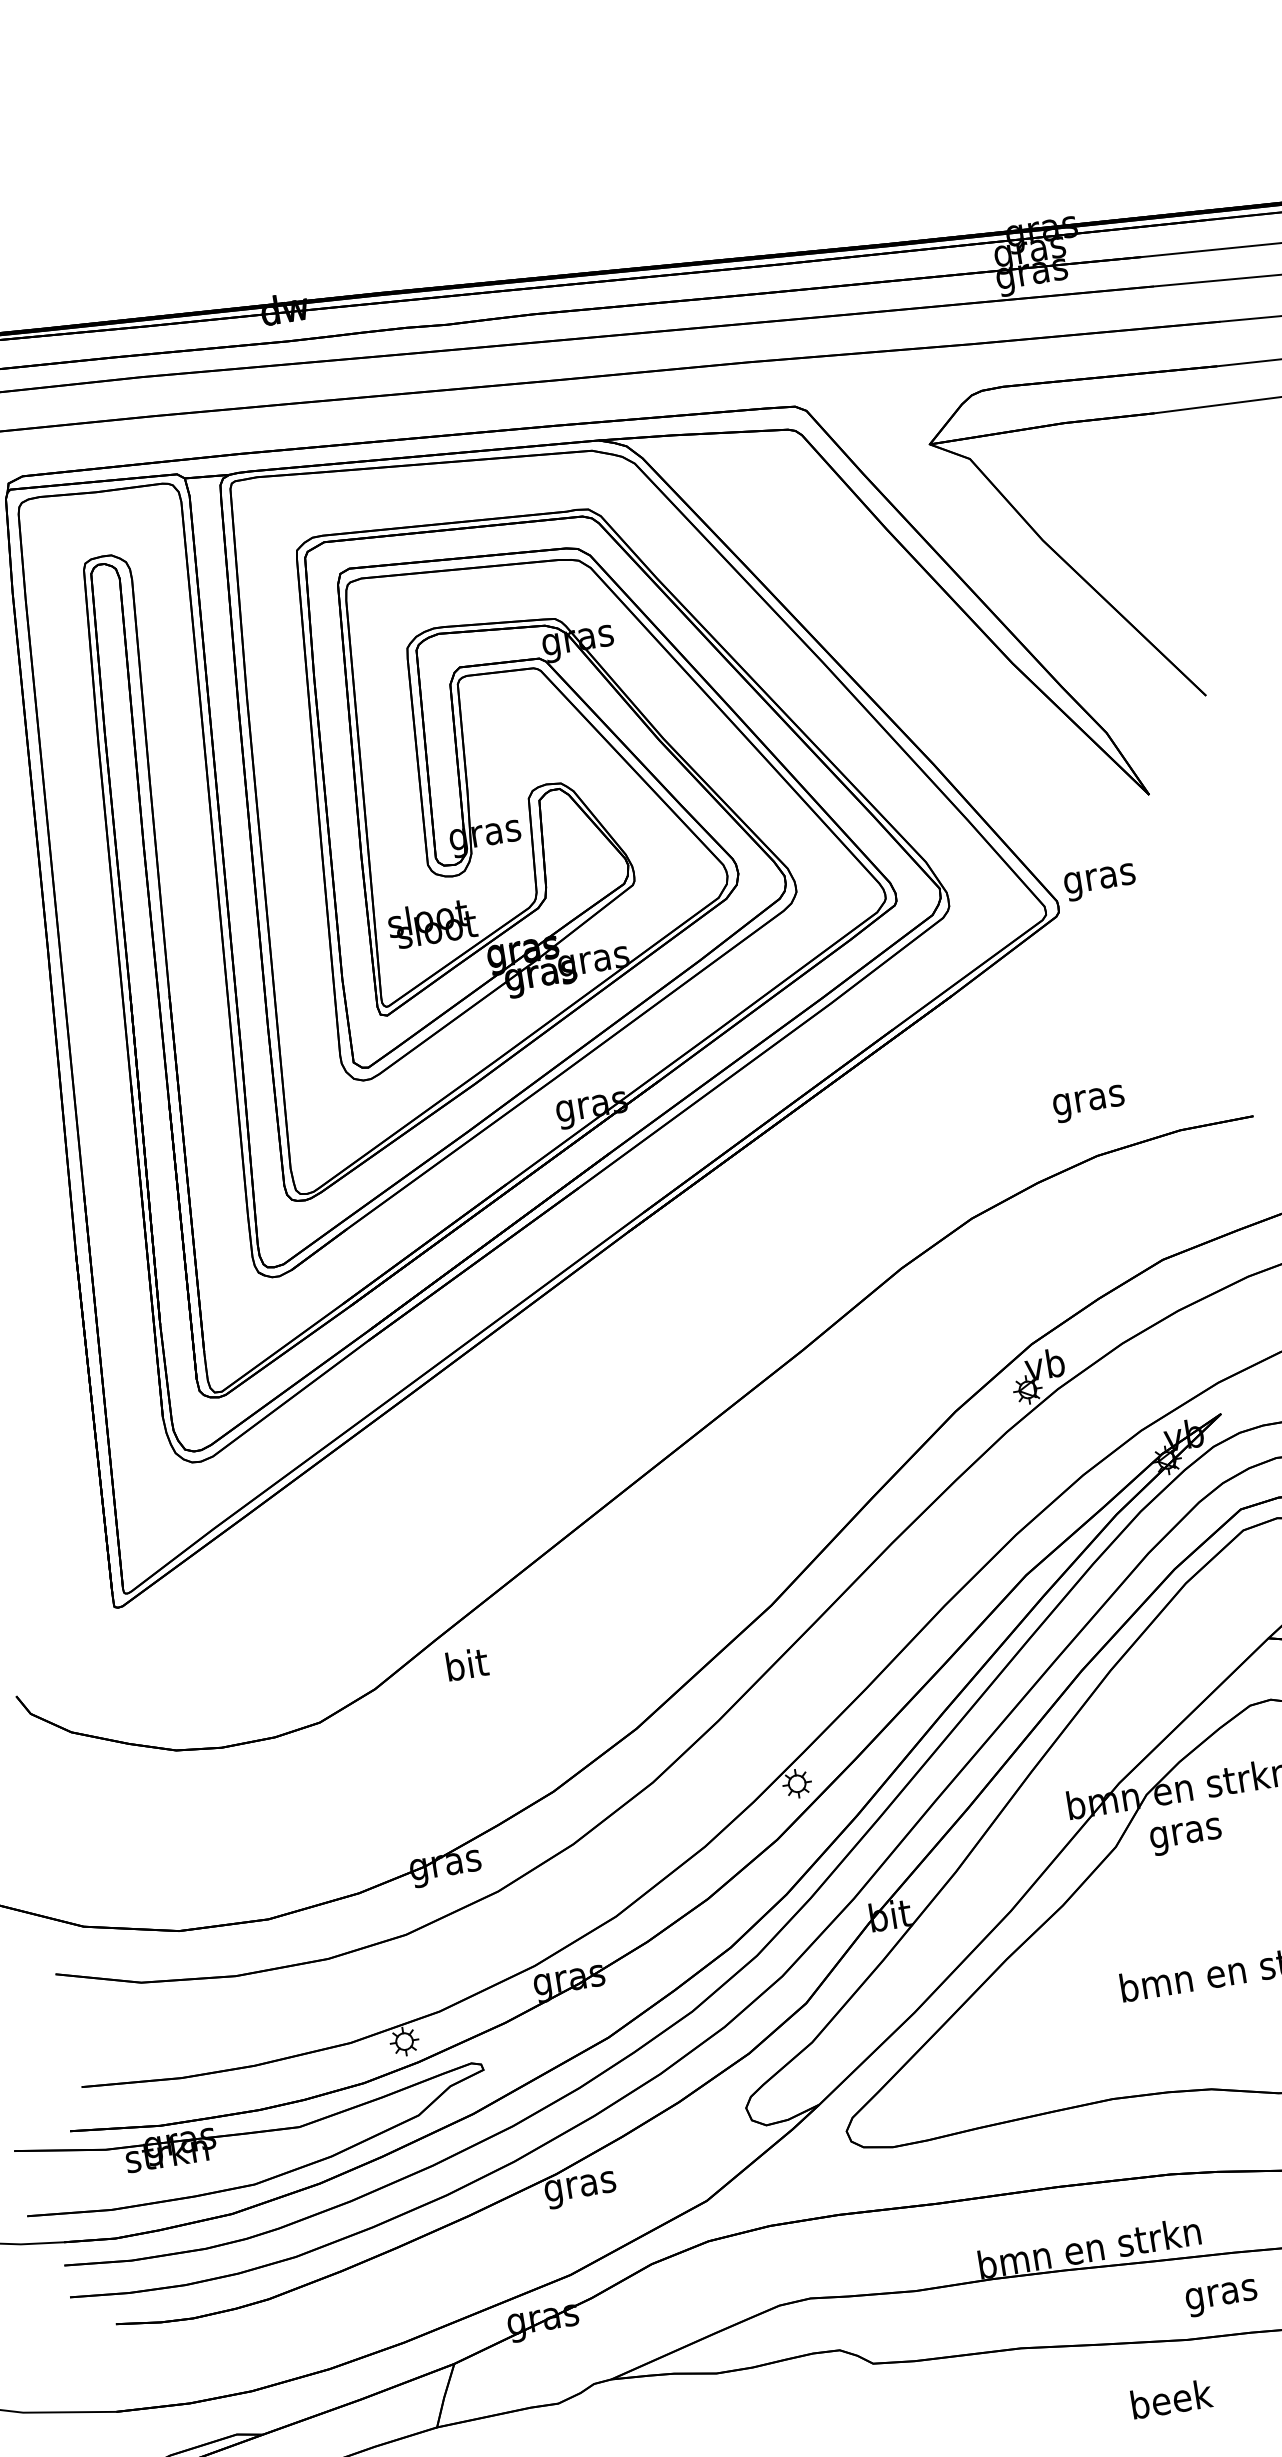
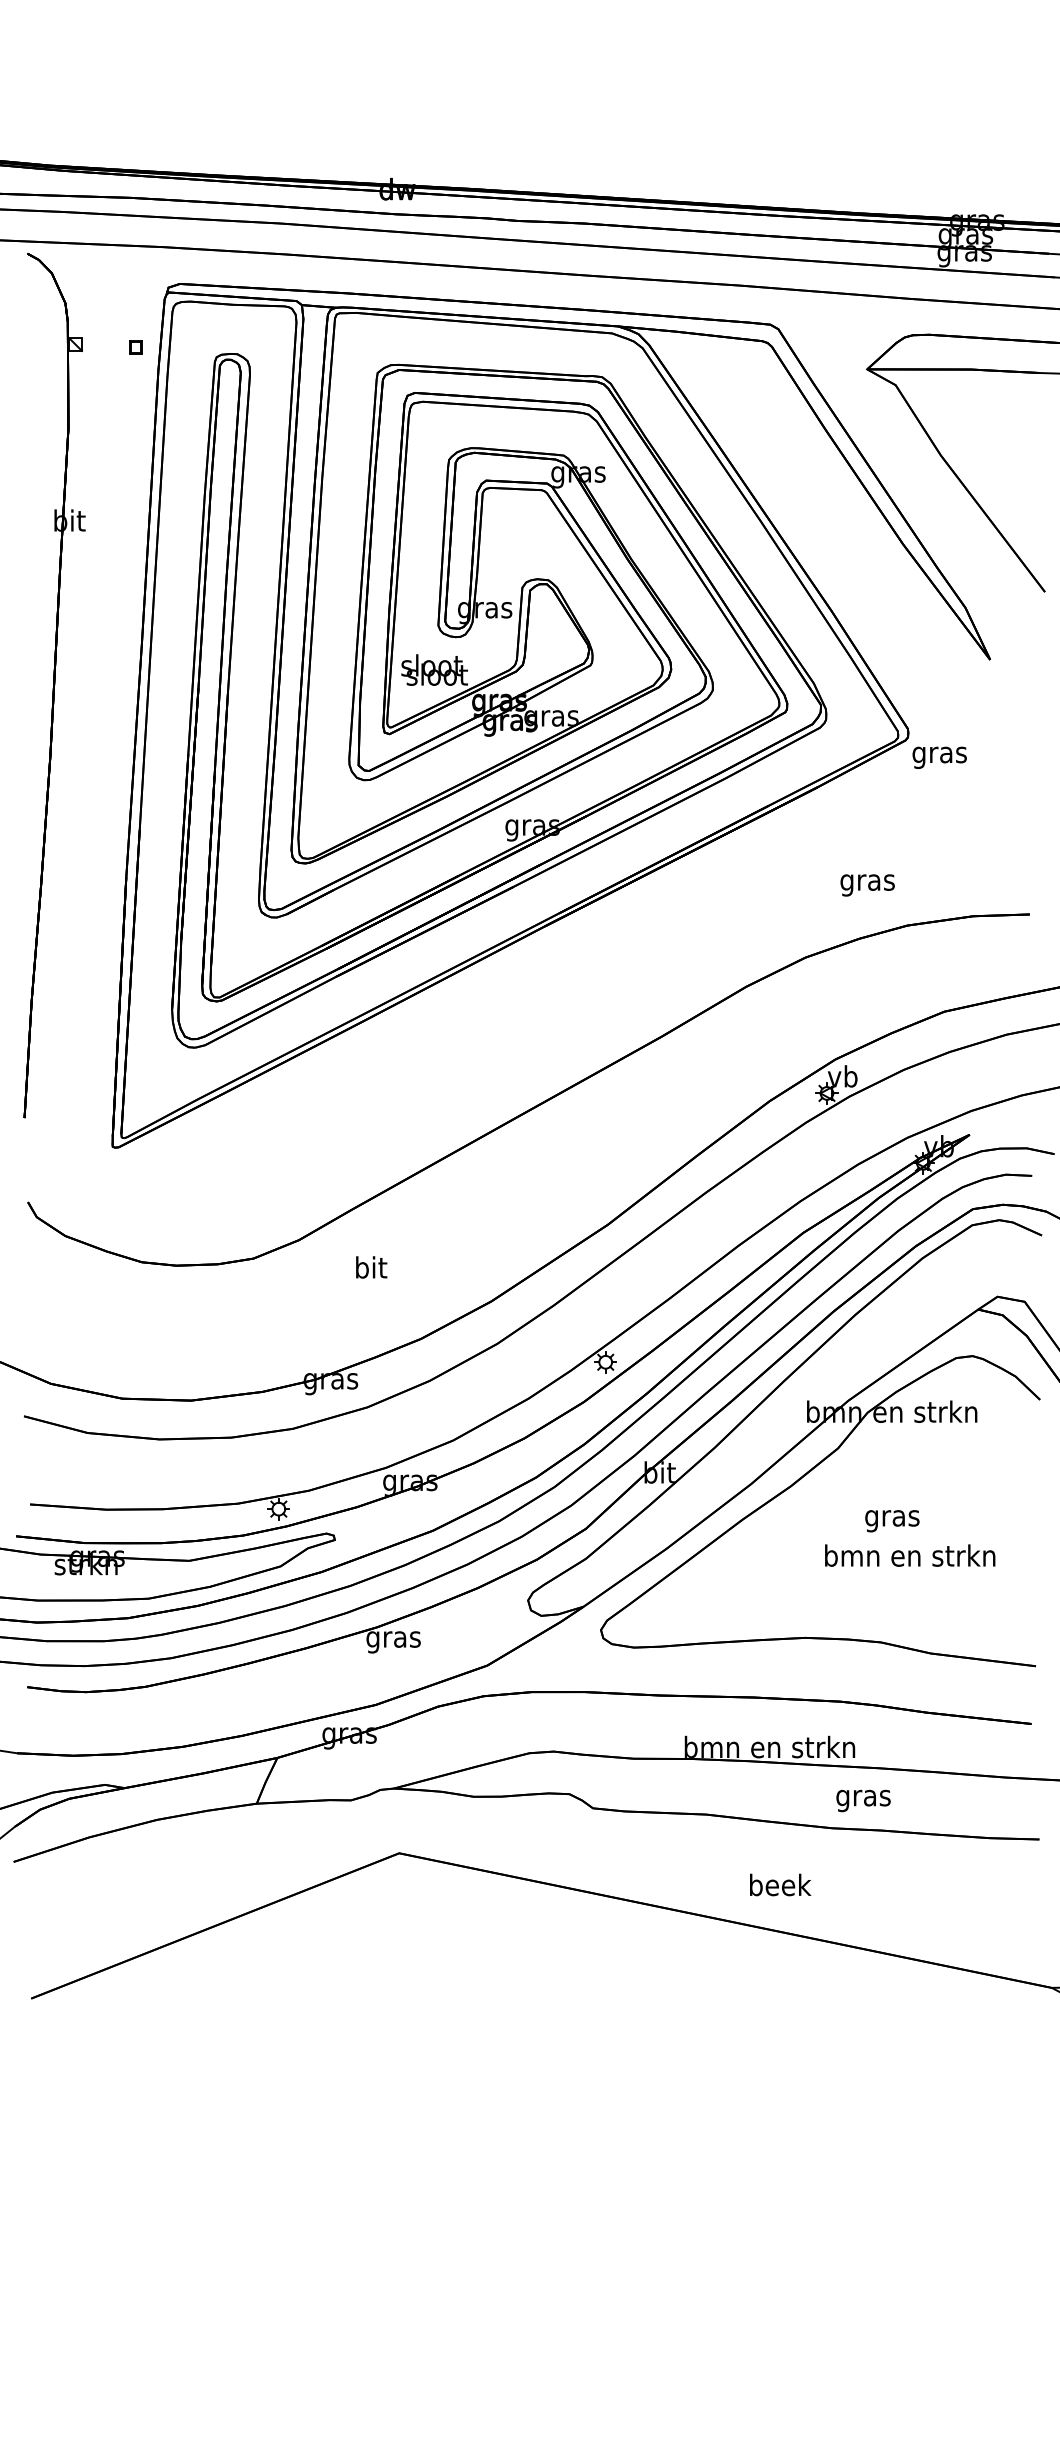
text: (1099, 882) -> (939, 757), moved
text: (1088, 1104) -> (867, 885), moved
text: (467, 1664) -> (371, 1267), moved
text: (1186, 1837) -> (892, 1521), moved
text: (1171, 2398) -> (780, 1884), moved

